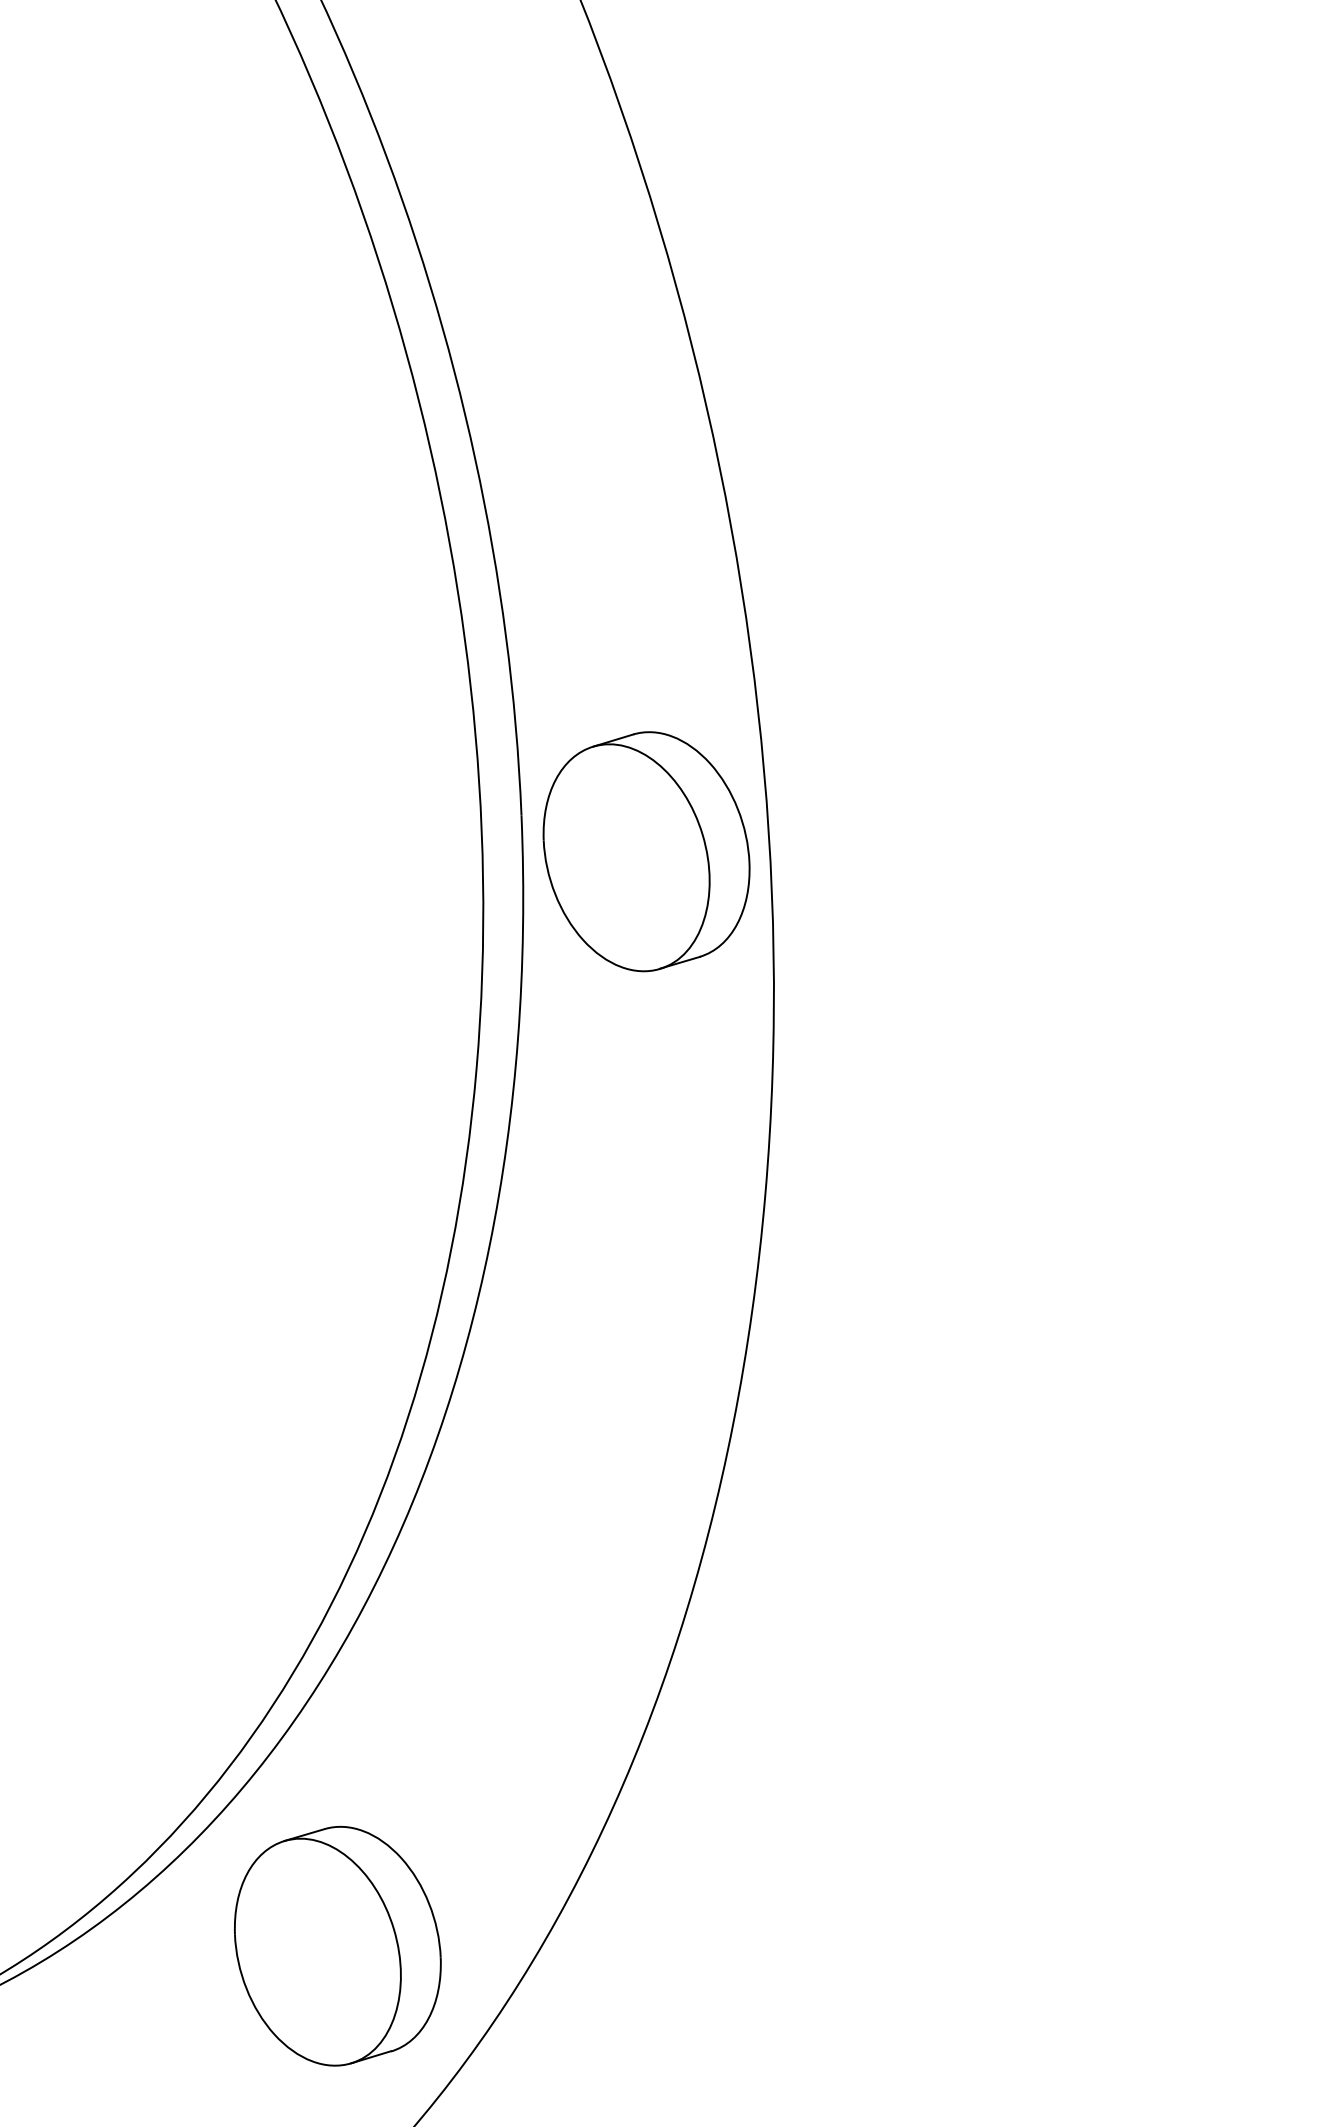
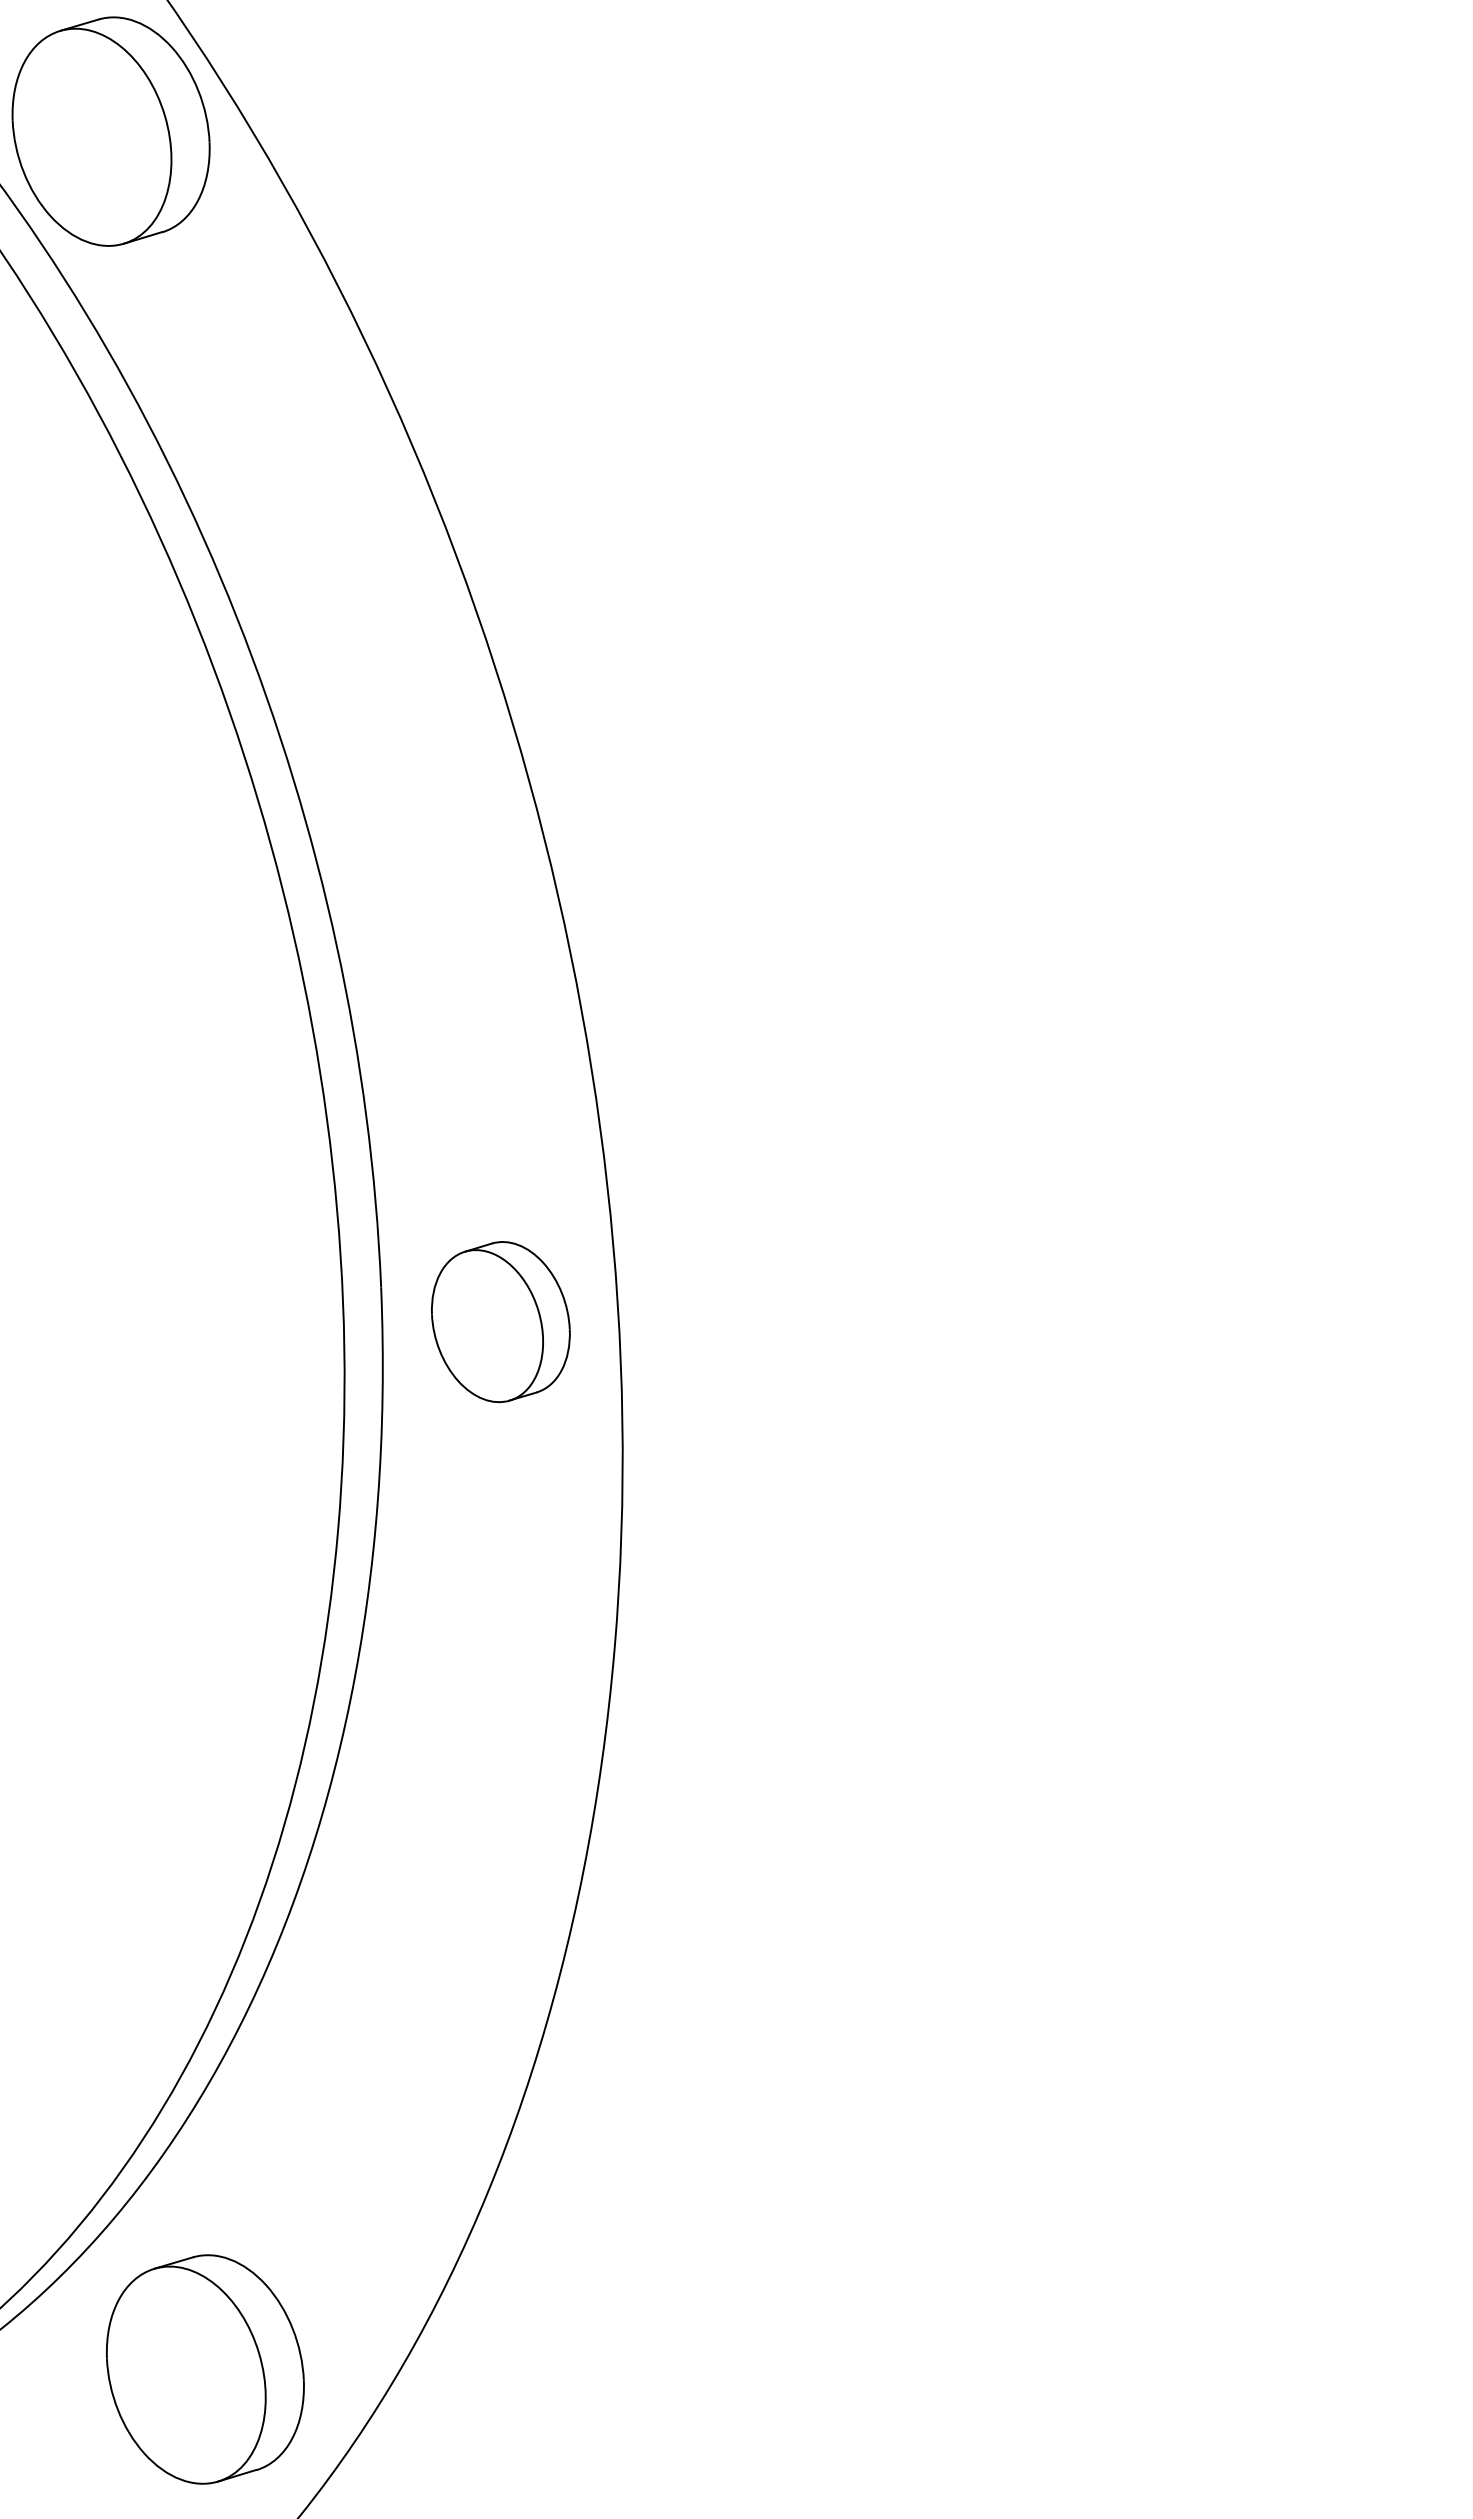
part: (646, 851) -> (500, 1321), size x0.7

